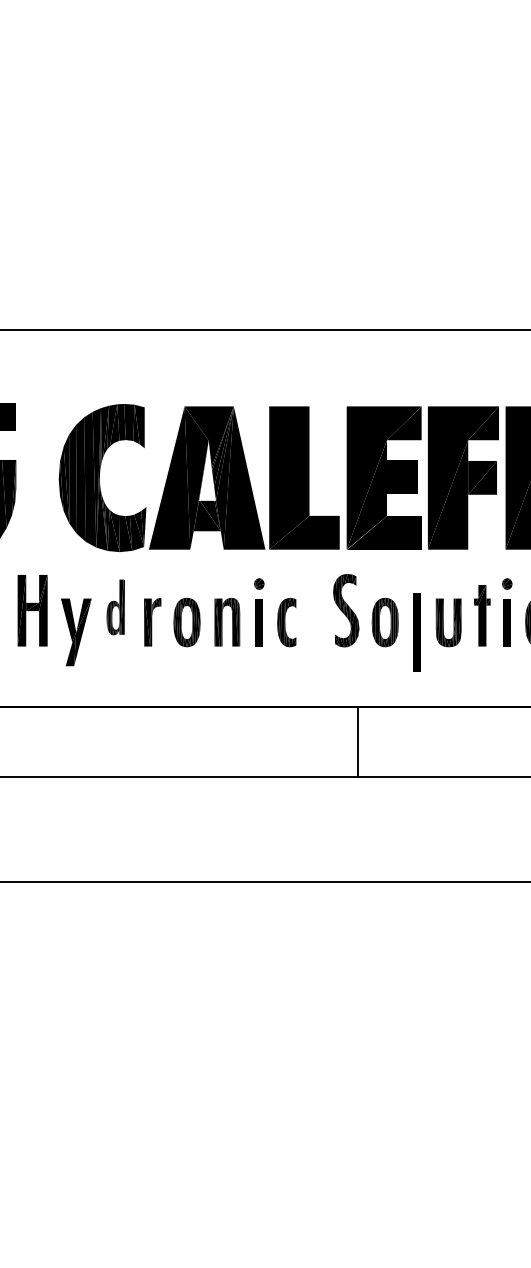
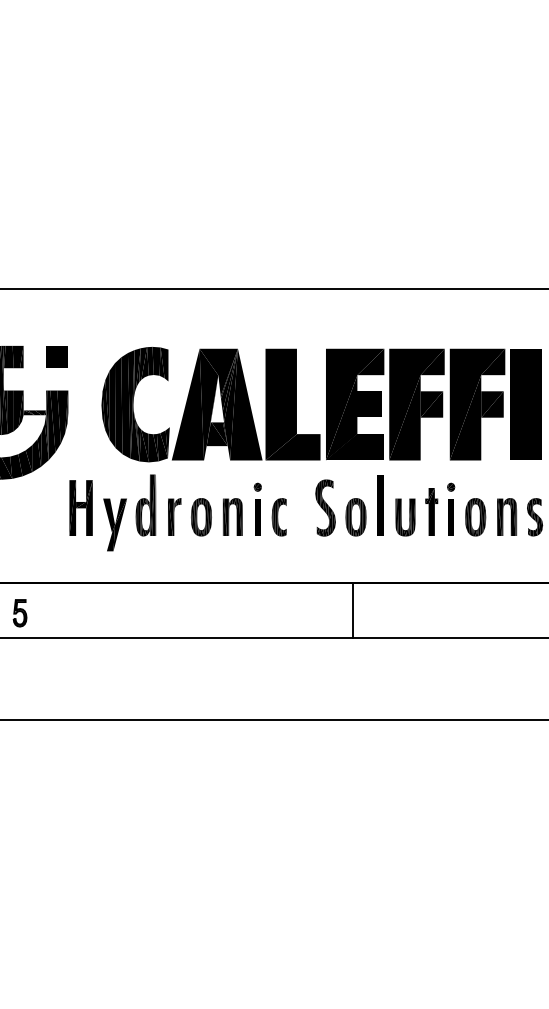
part: (115, 607) -> (145, 505), size x1.43
part: (416, 633) -> (380, 505), moved
line: (358, 742) -> (353, 610), moved

